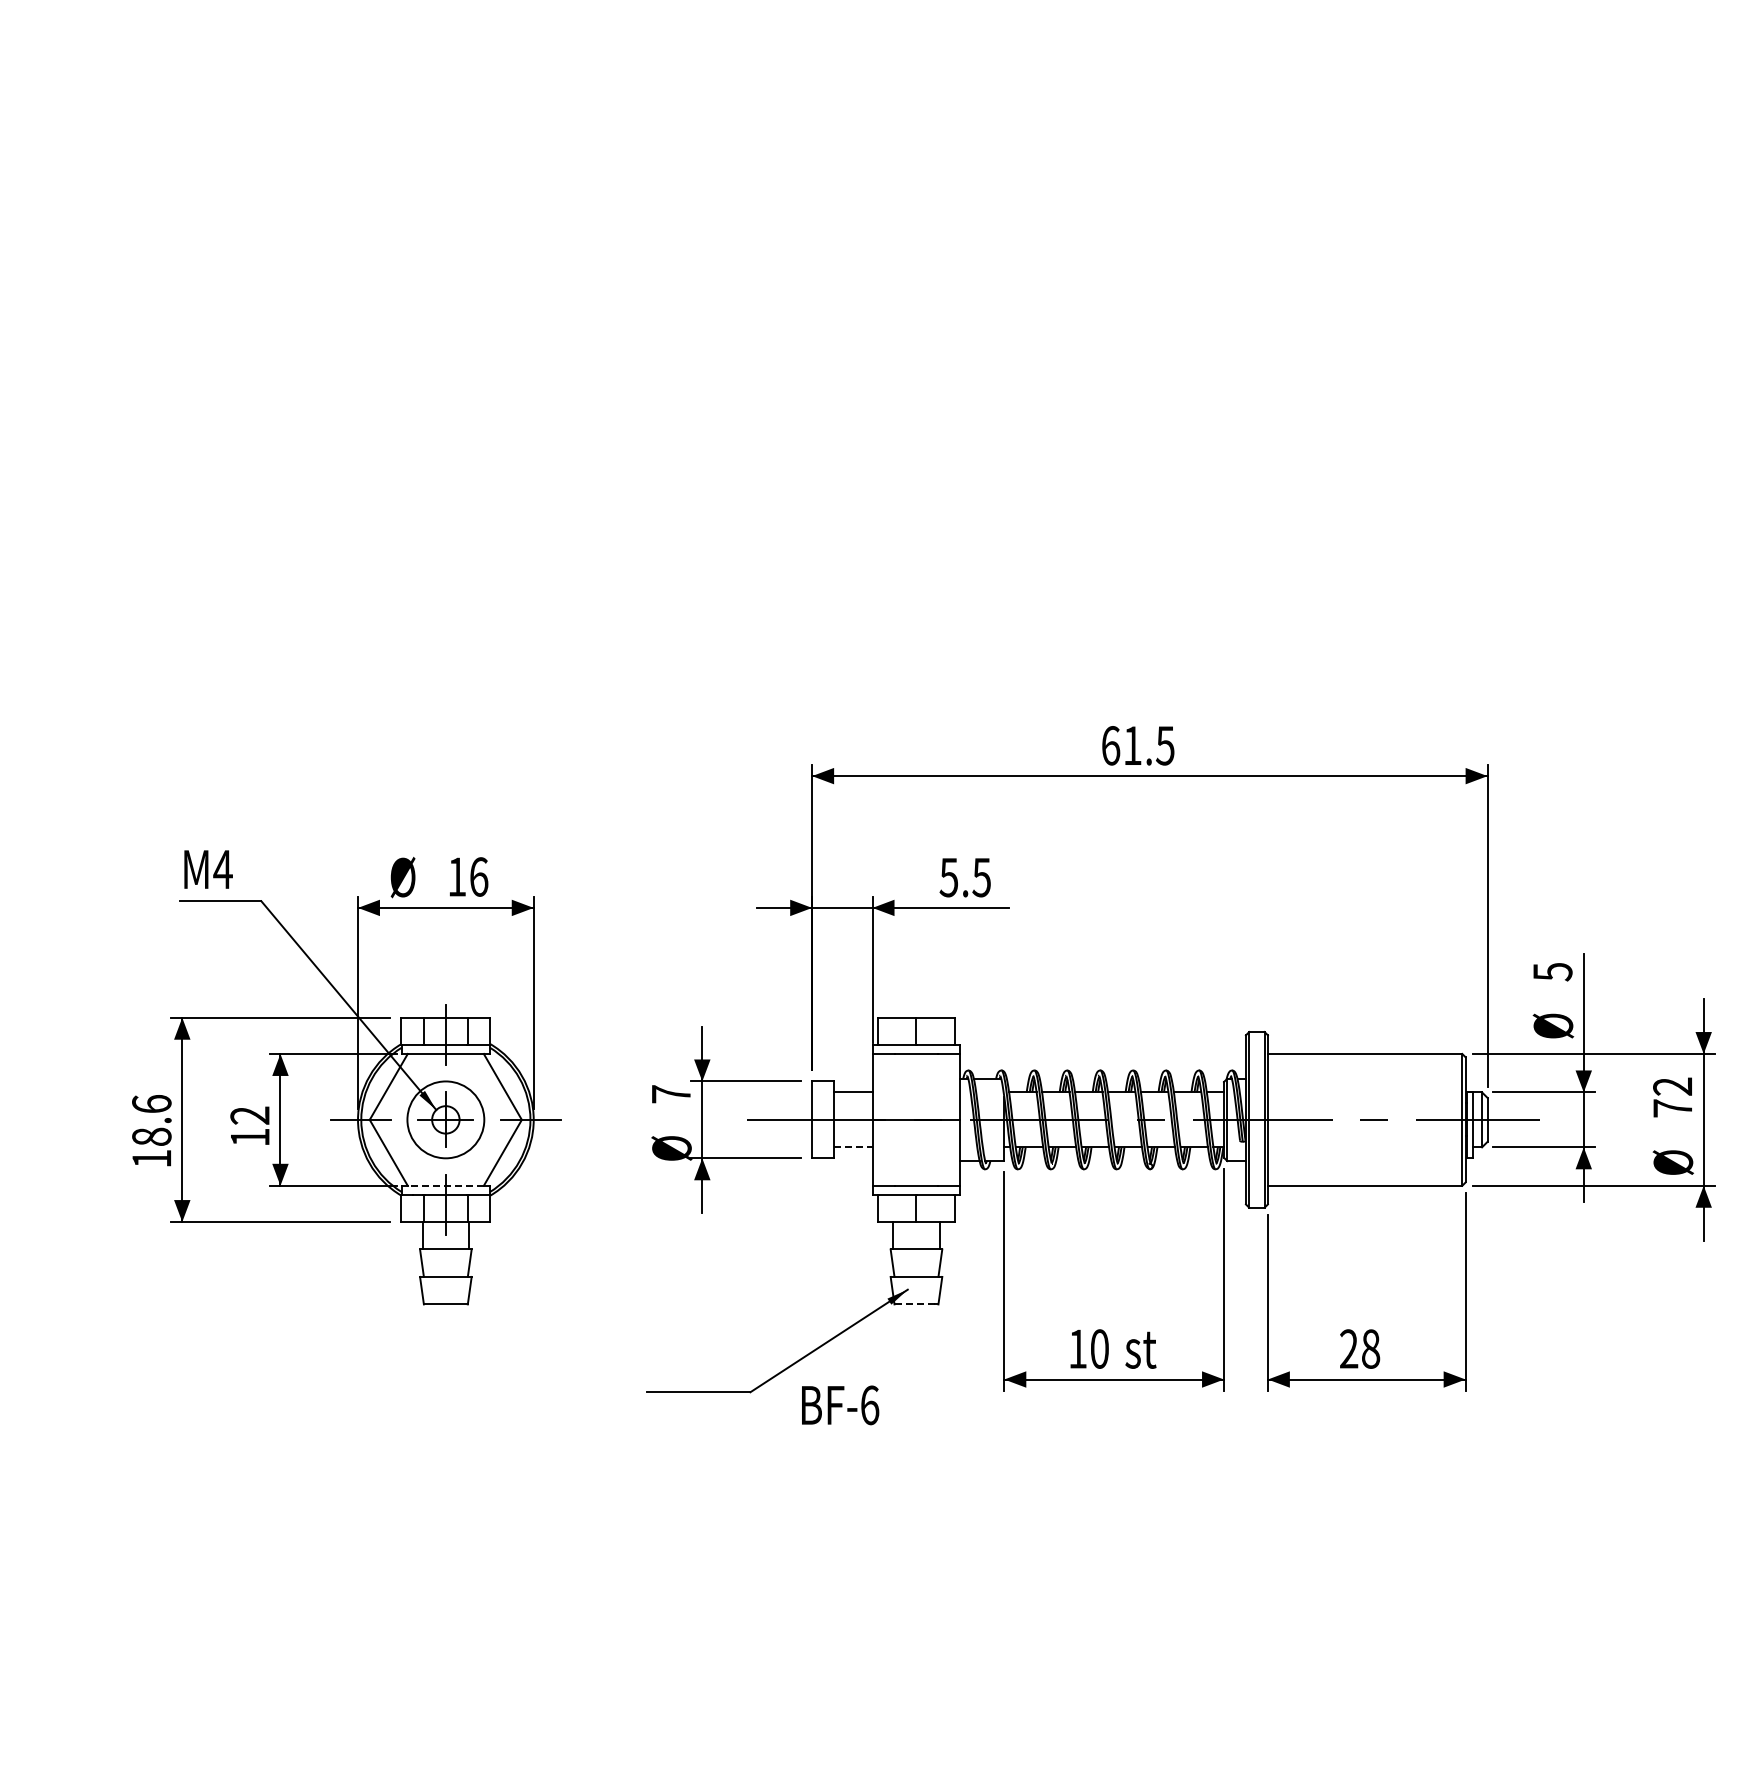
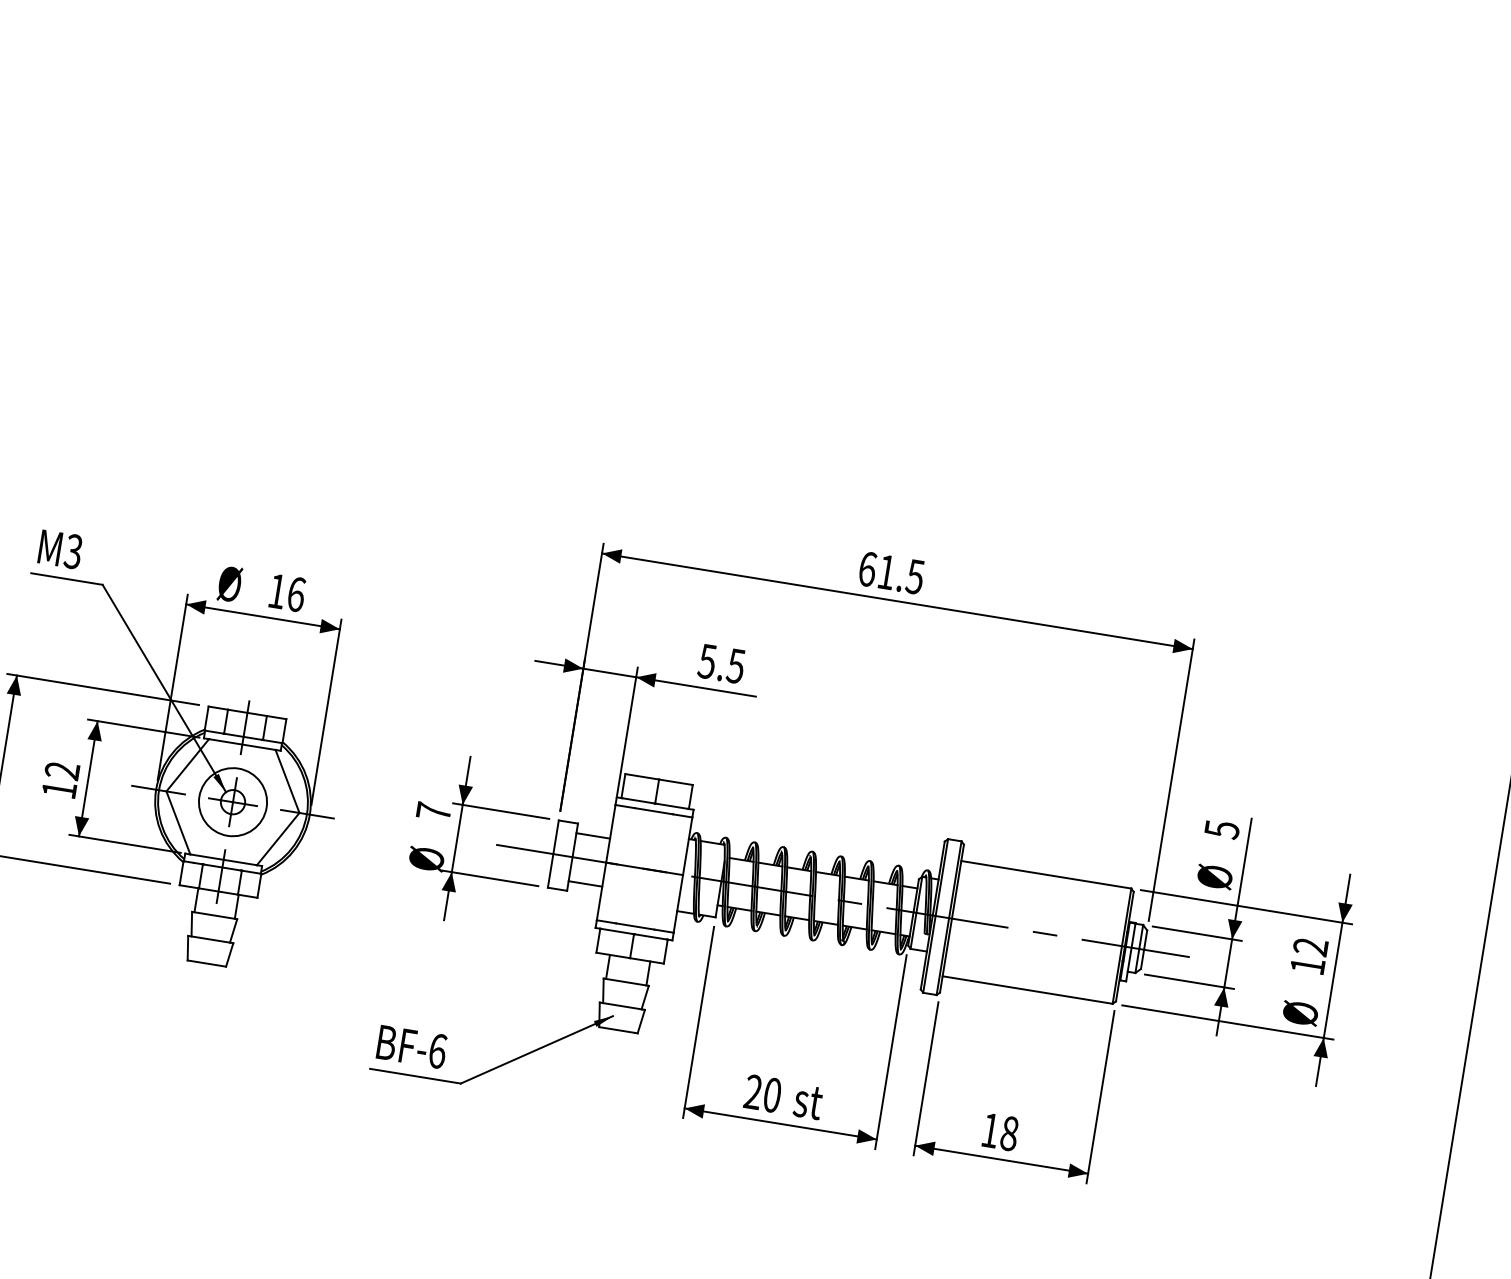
text: (222, 869) -> (73, 551), M4 -> M3
text: (1672, 1108) -> (1307, 965), 72 -> 12
line: (853, 1147) -> (585, 884), dashed -> solid
line: (445, 1185) -> (223, 859), dashed -> solid
line: (914, 1304) -> (616, 1030), dashed -> solid
text: (1077, 1348) -> (753, 1091), 10 -> 20
text: (1349, 1348) -> (990, 1130), 28 -> 18
text: (840, 1405) -> (412, 1047), moved

